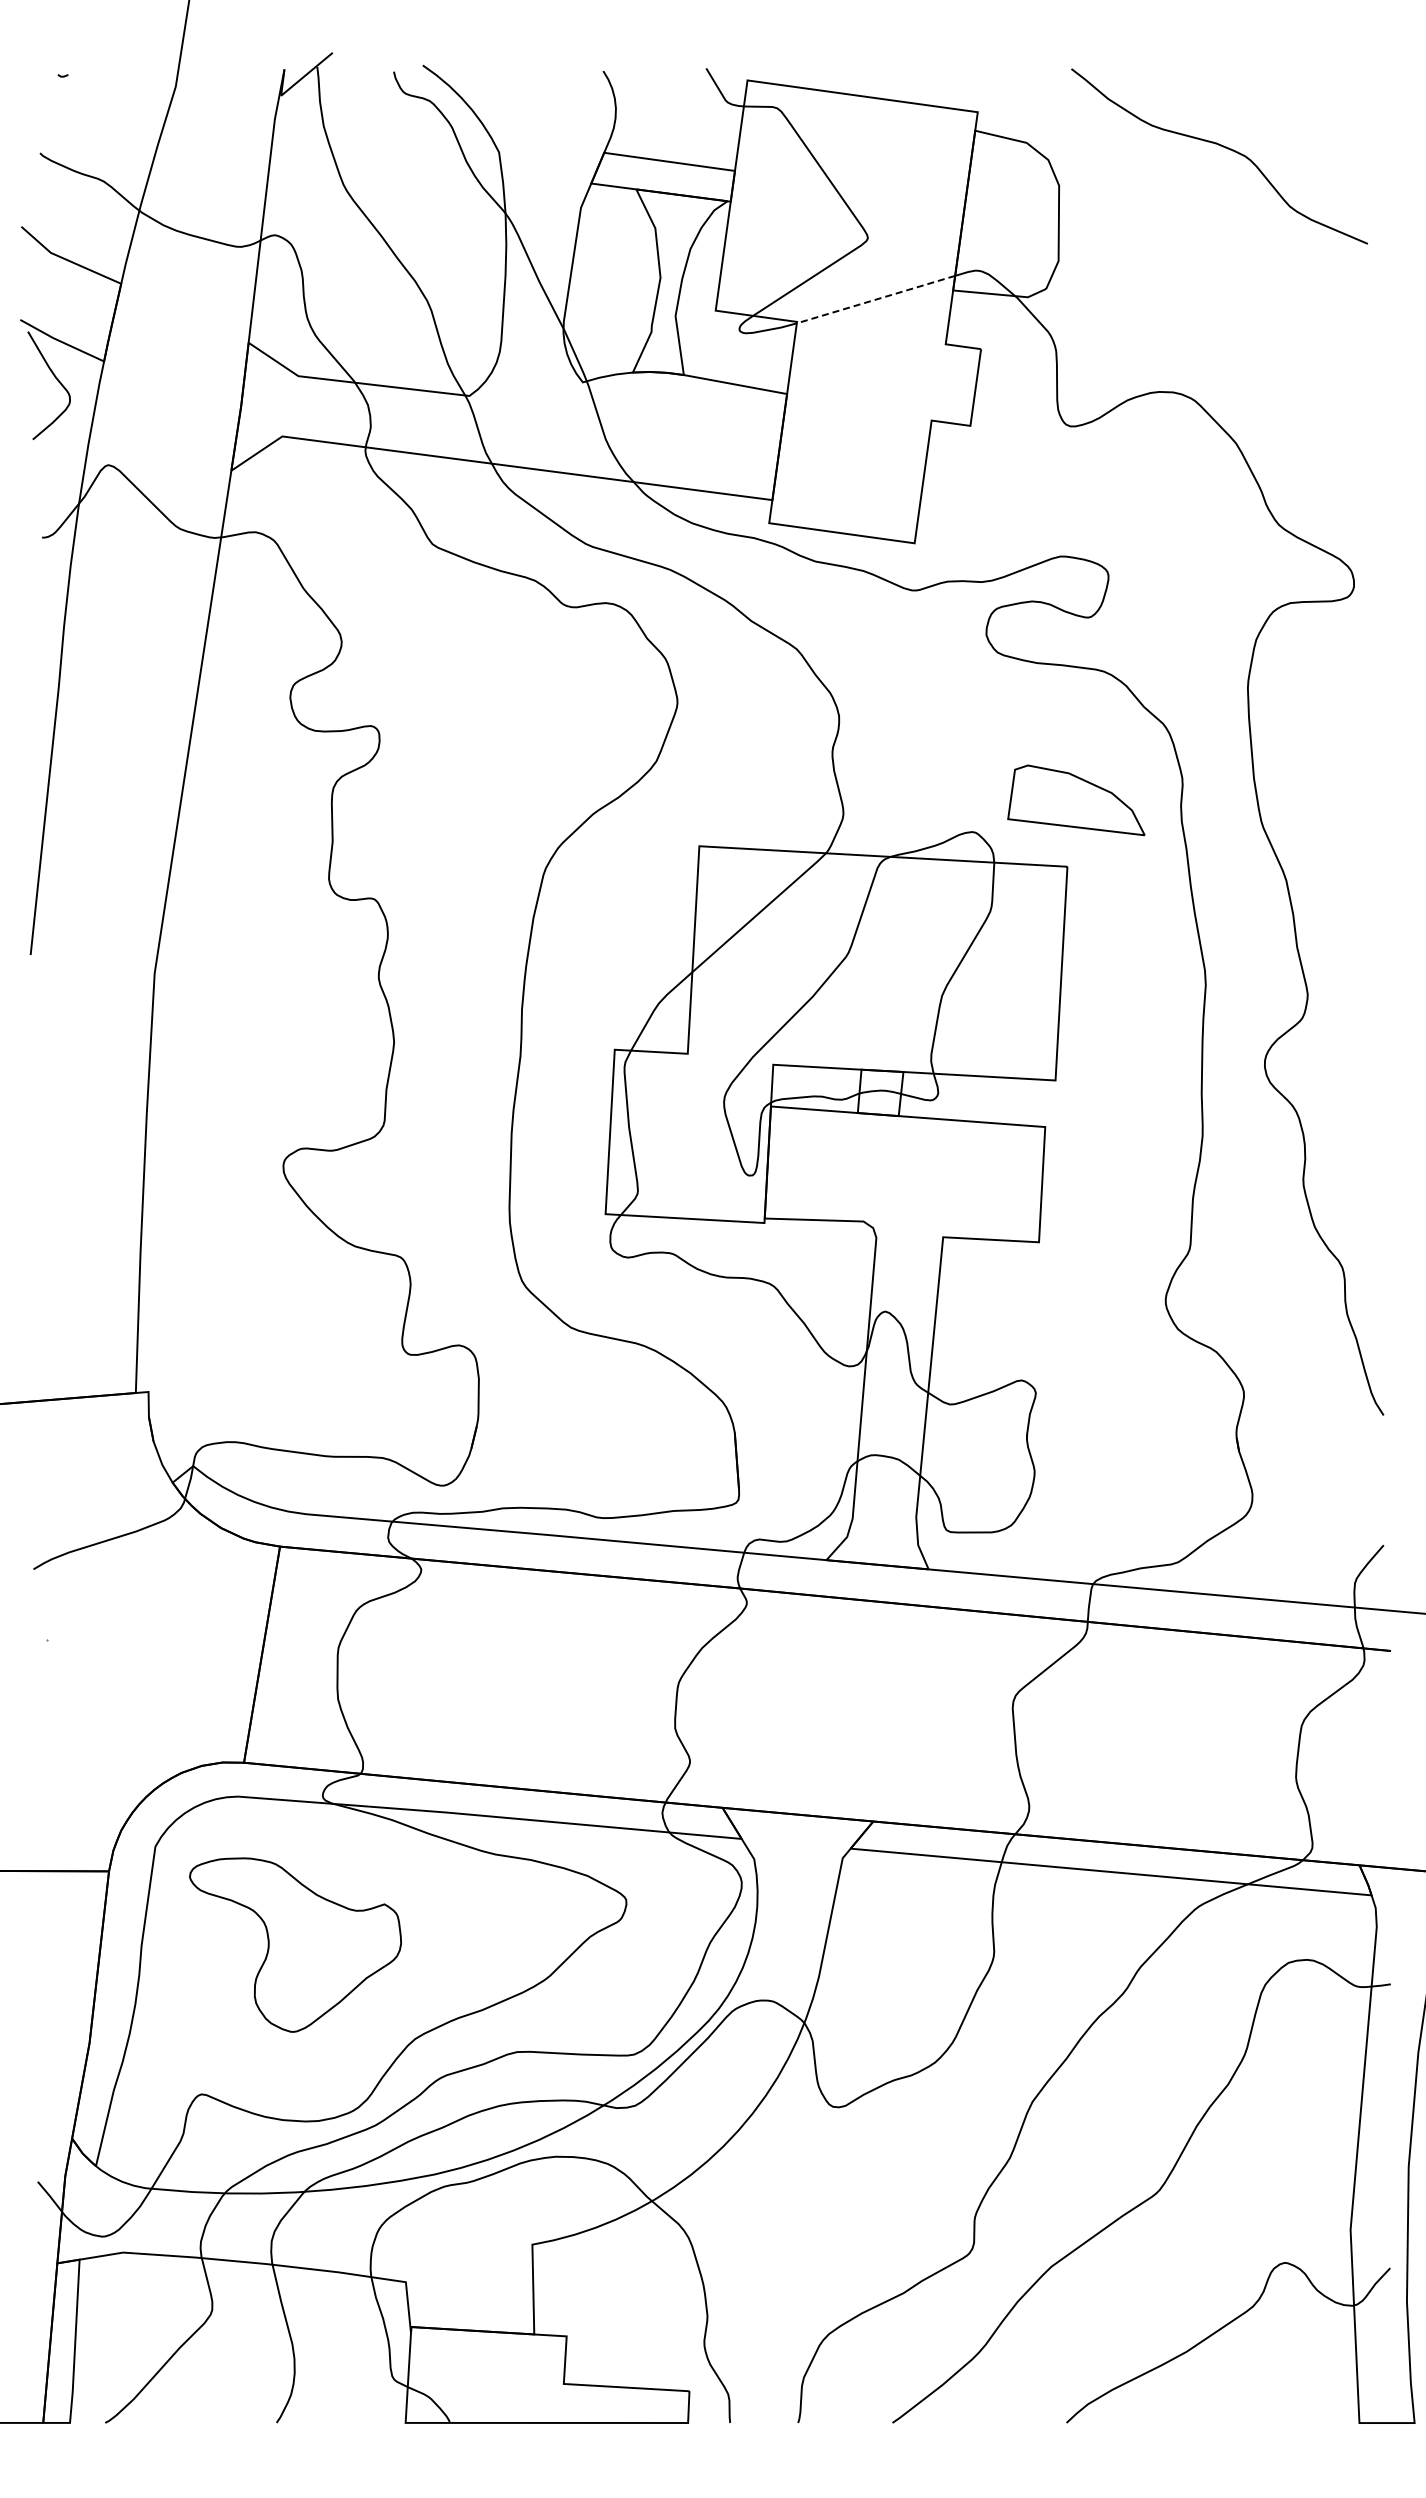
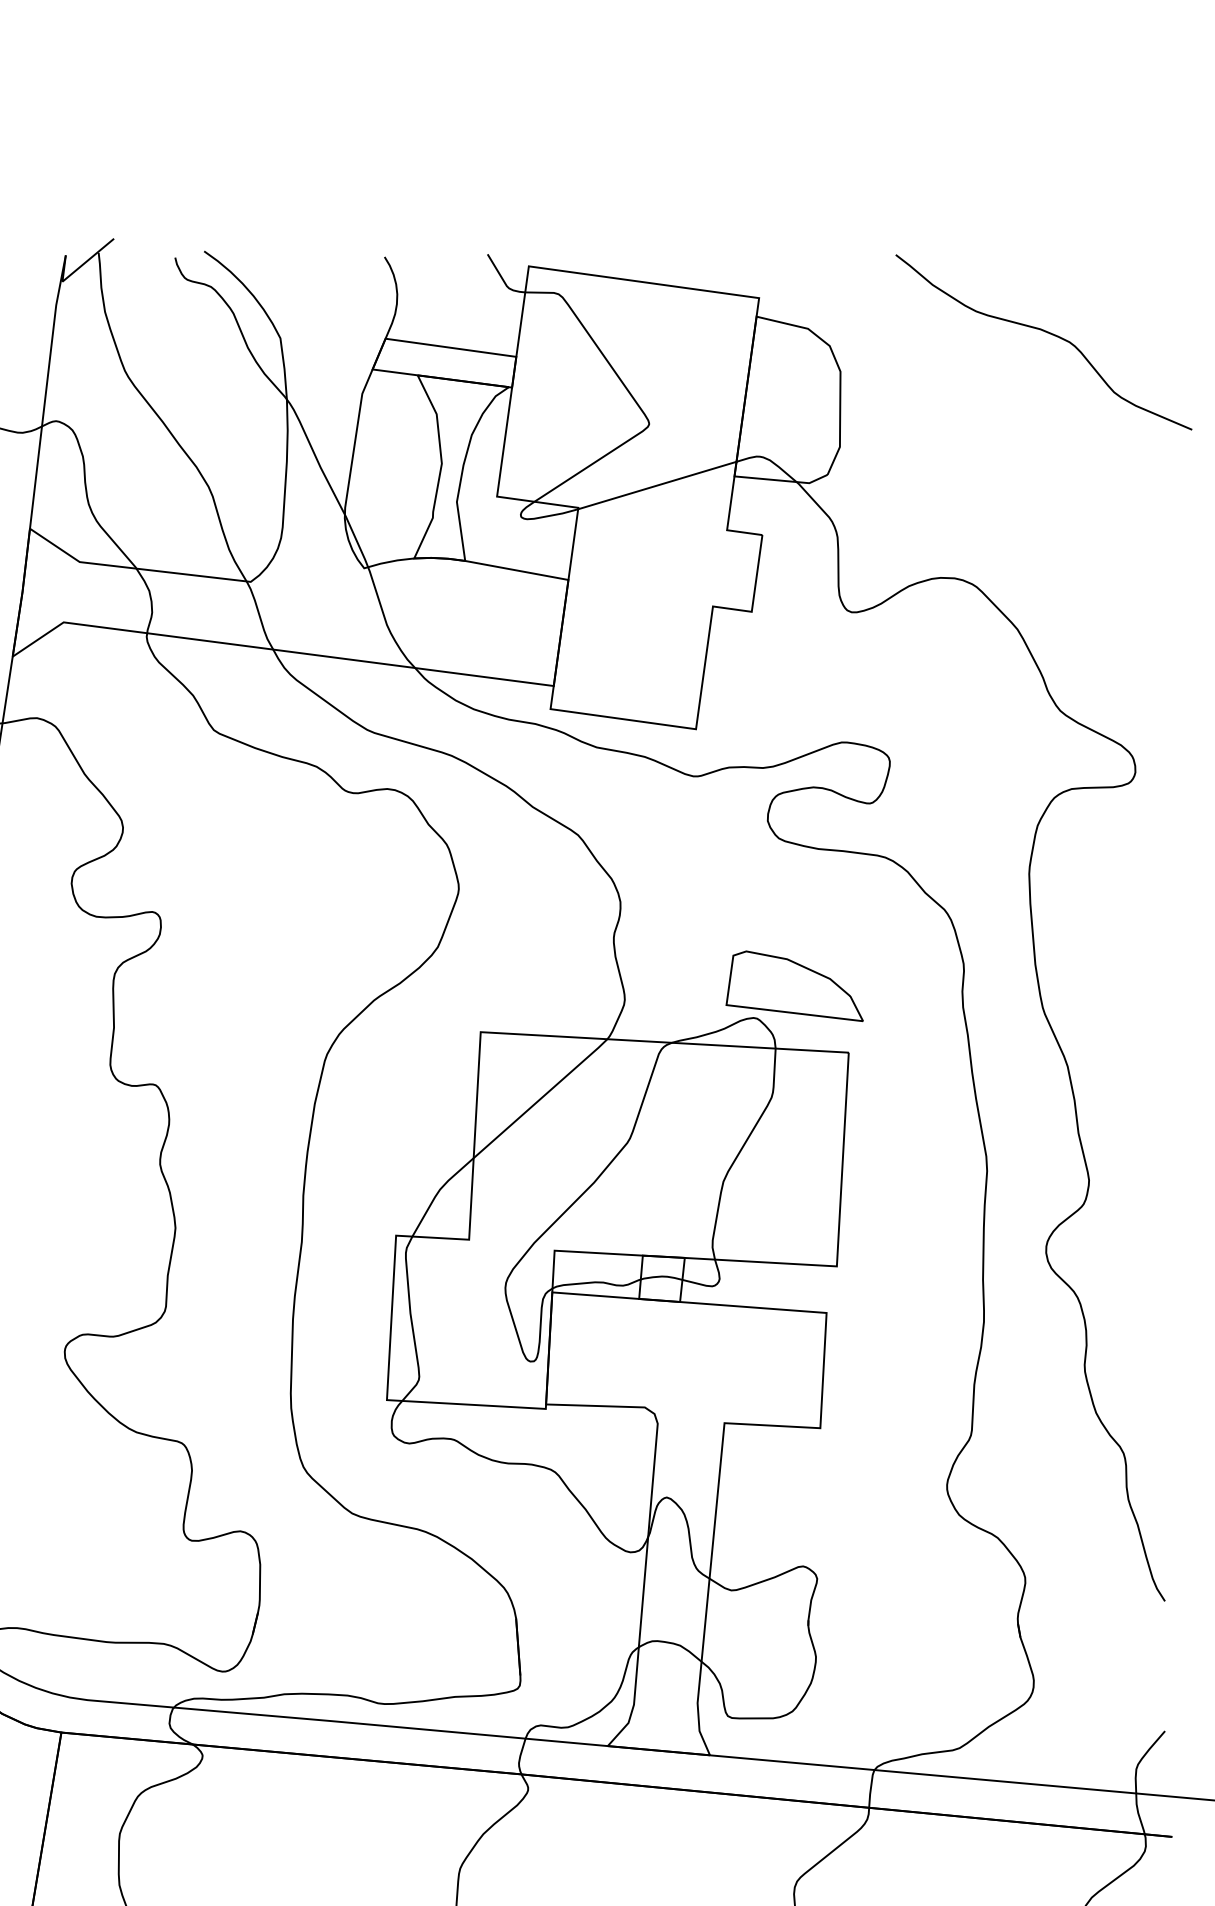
curve: (1223, 147) -> (1047, 333), moved
line: (876, 299) -> (657, 485), dashed -> solid
part: (1076, 800) -> (794, 986), moved

